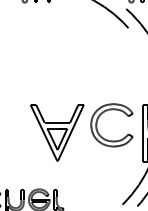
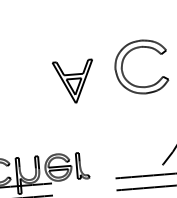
part: (57, 132) -> (74, 81), size x0.6

